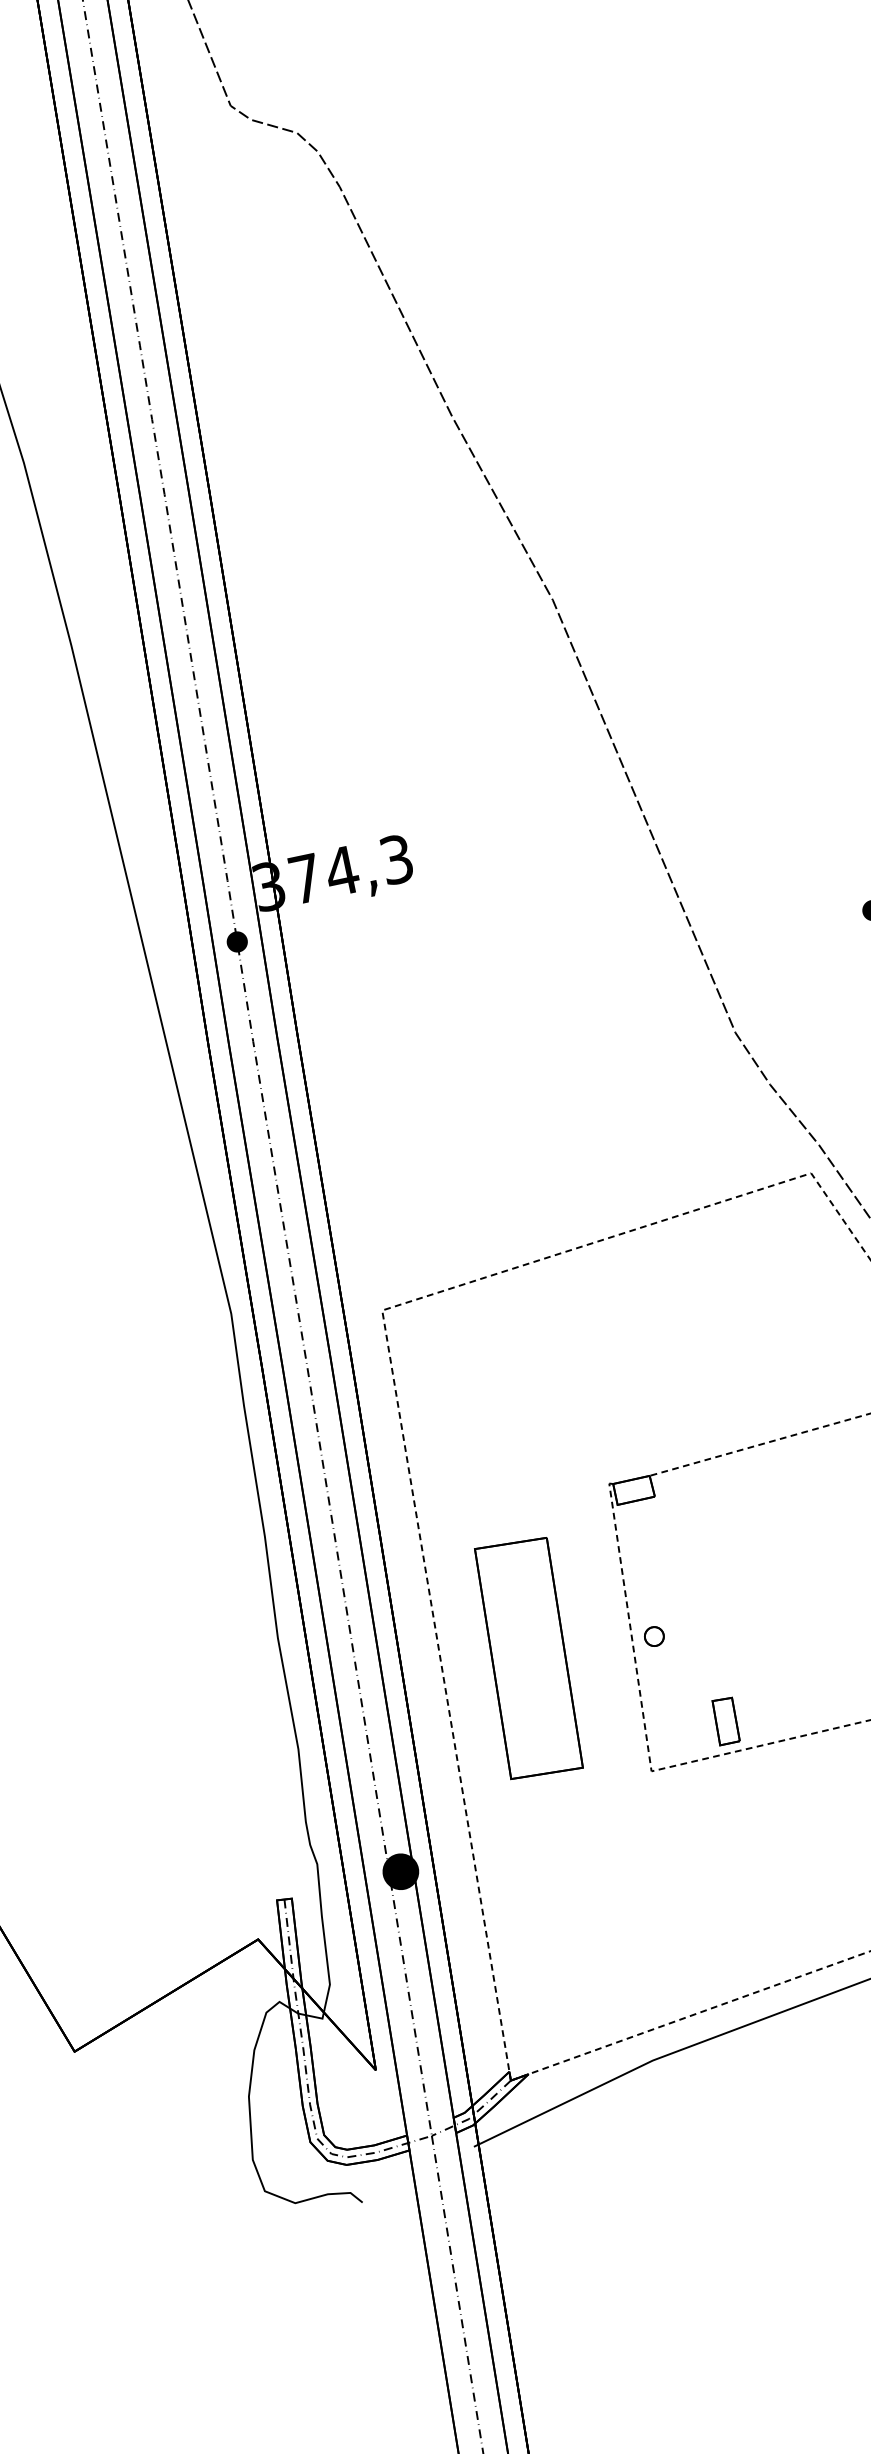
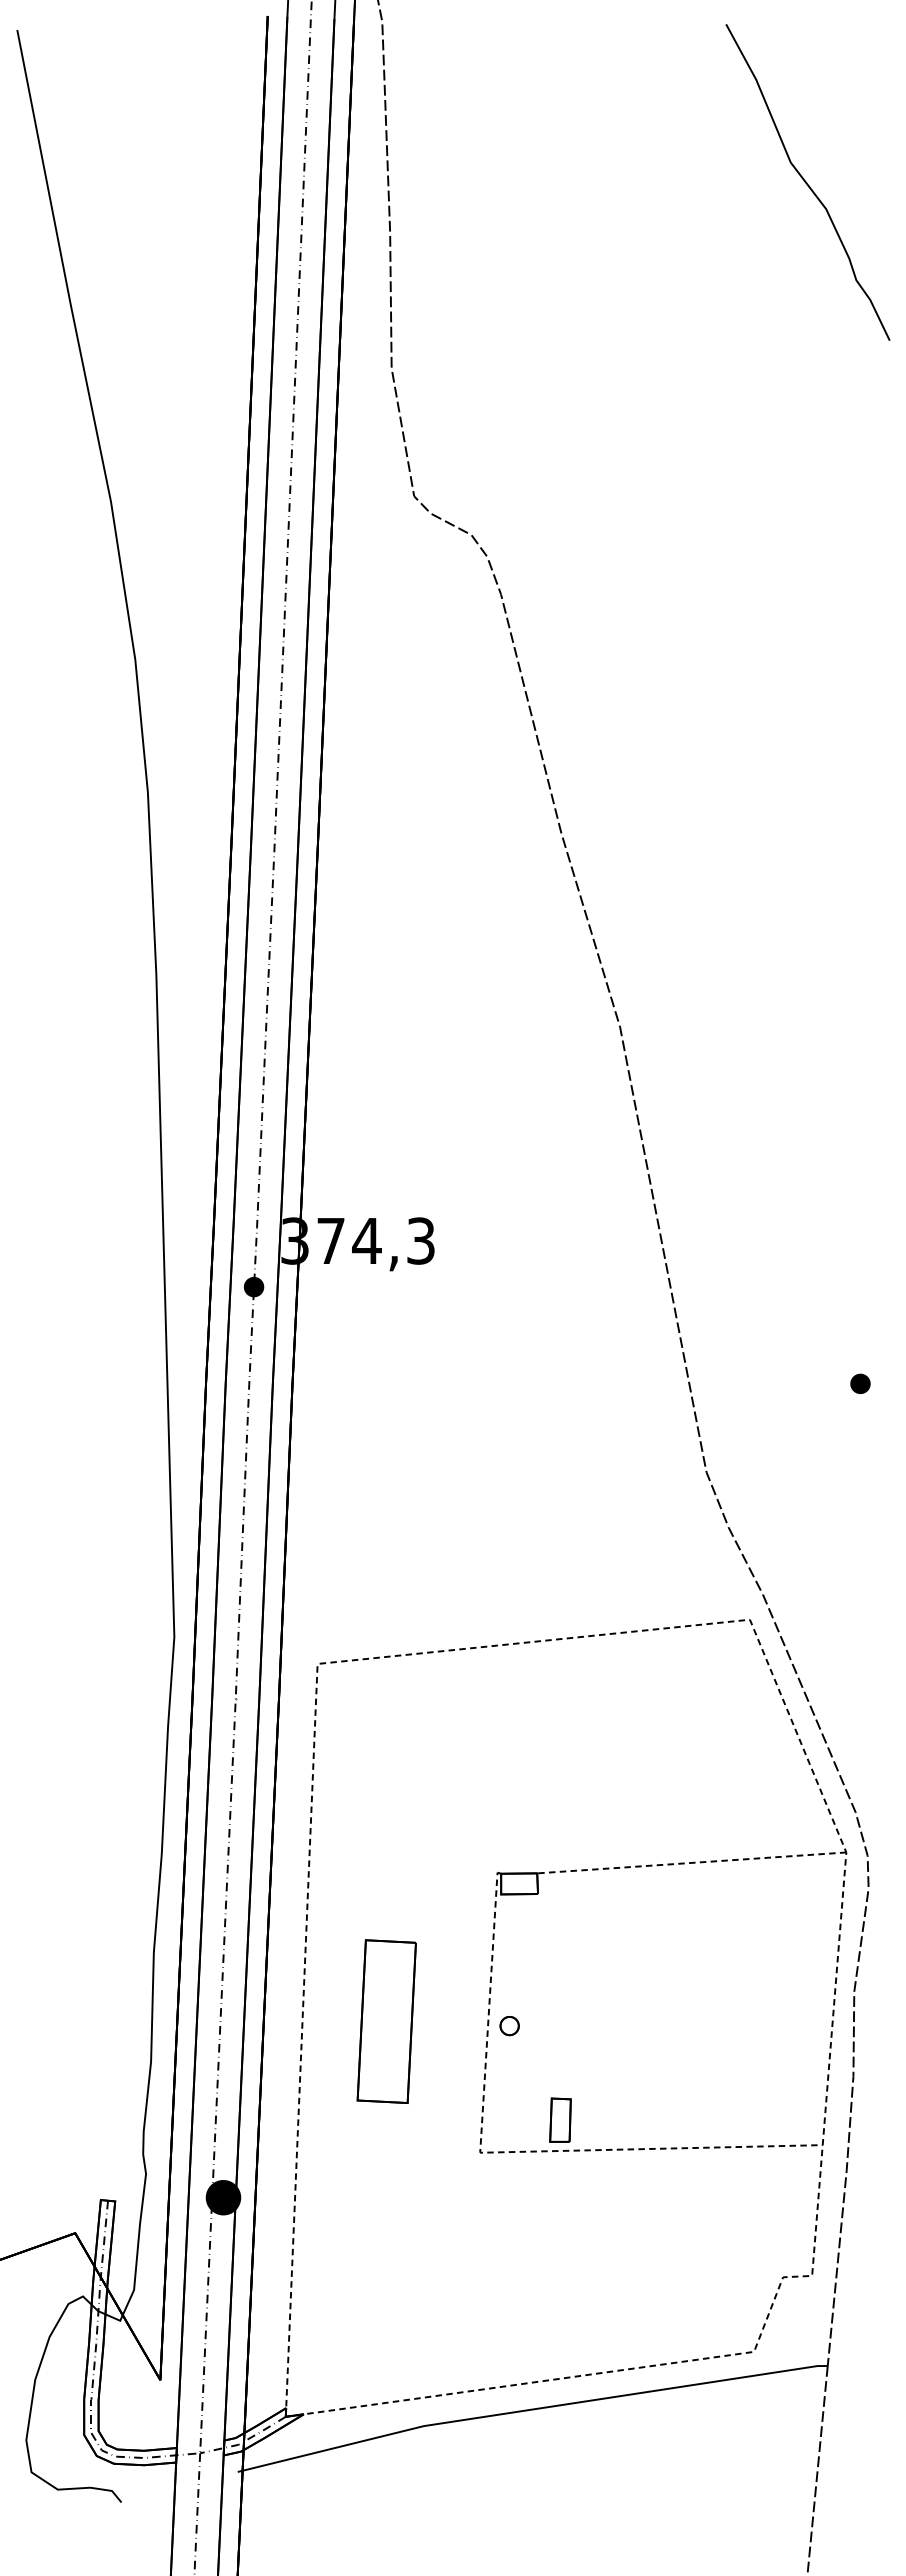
part: (528, 1658) -> (386, 2021), size x0.71

